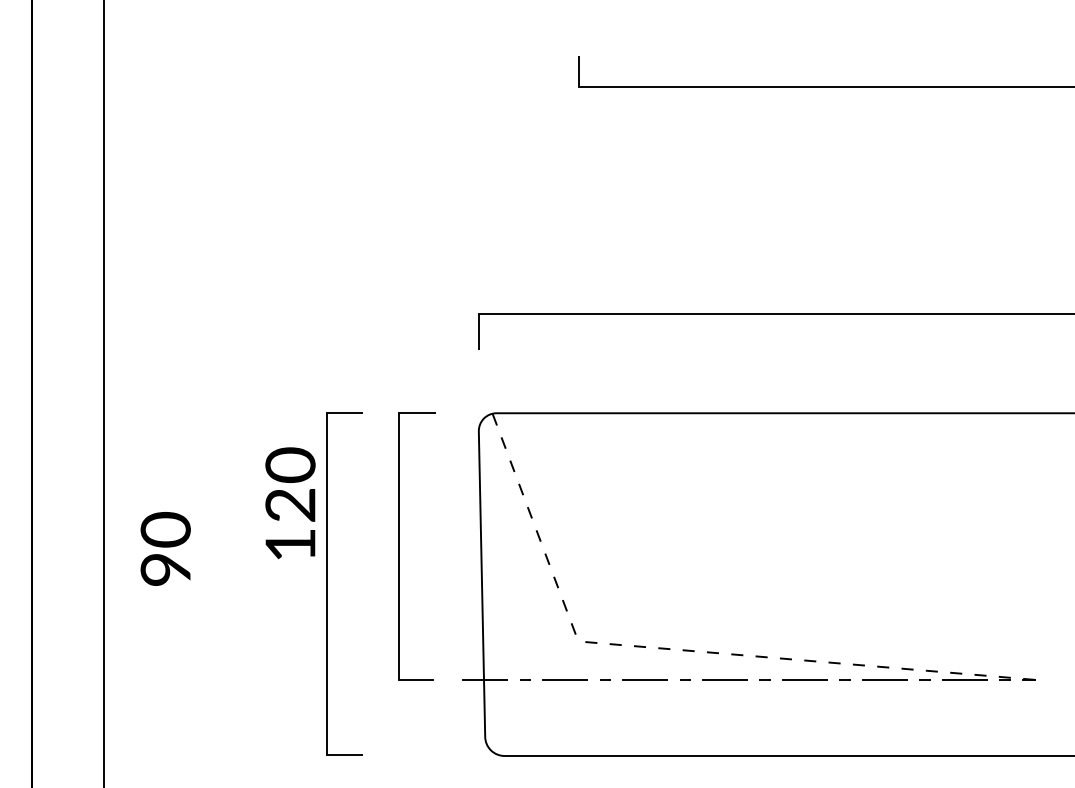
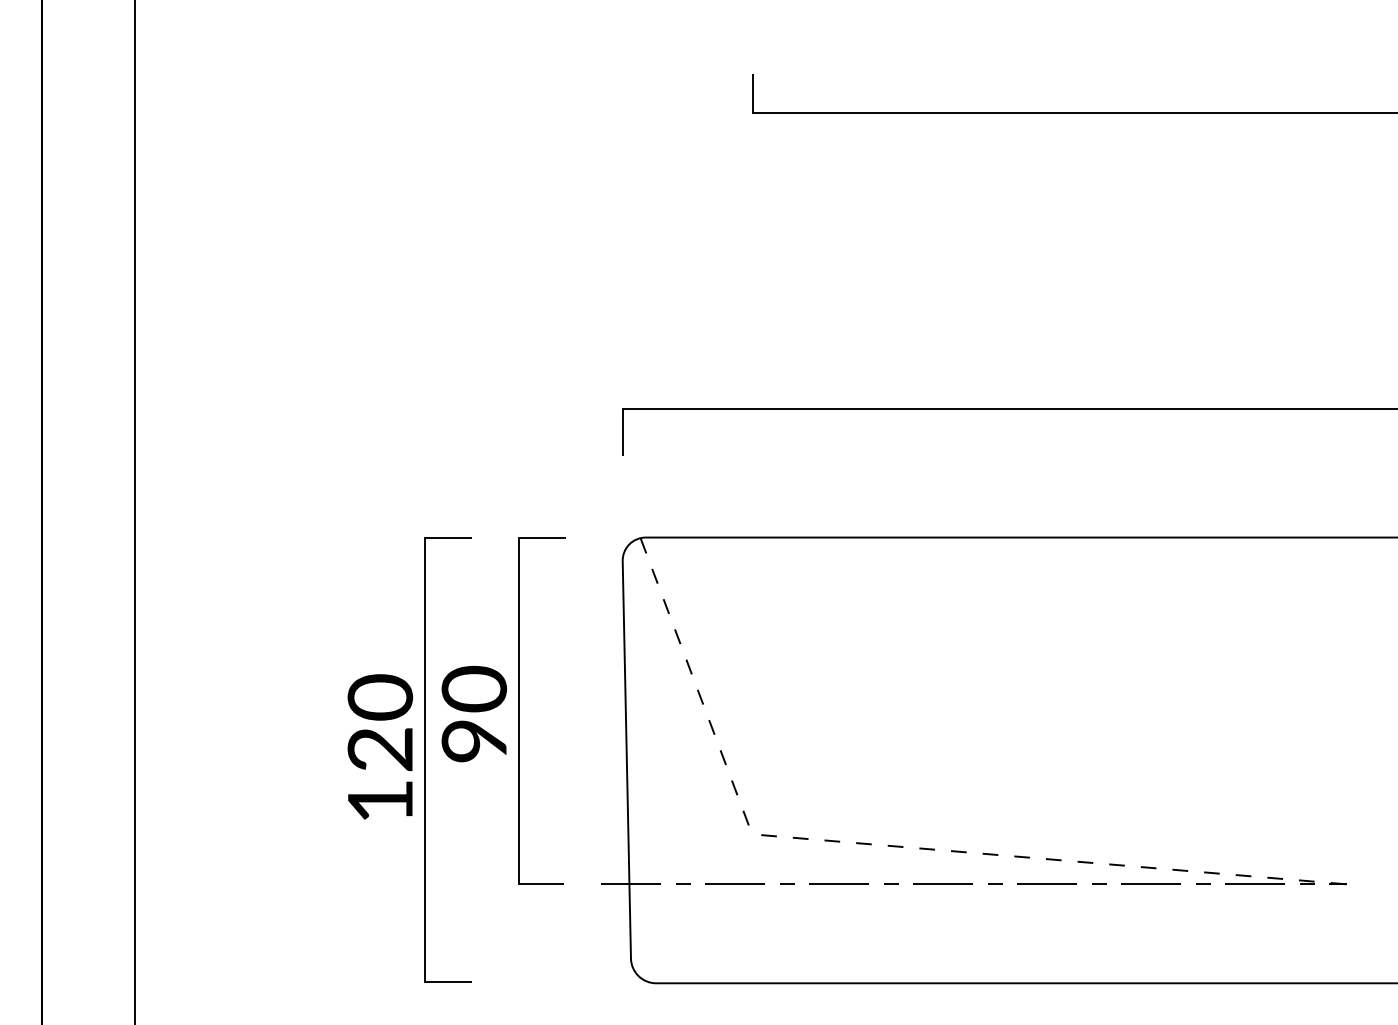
text: (290, 503) -> (380, 747), moved
text: (165, 548) -> (473, 713), moved

